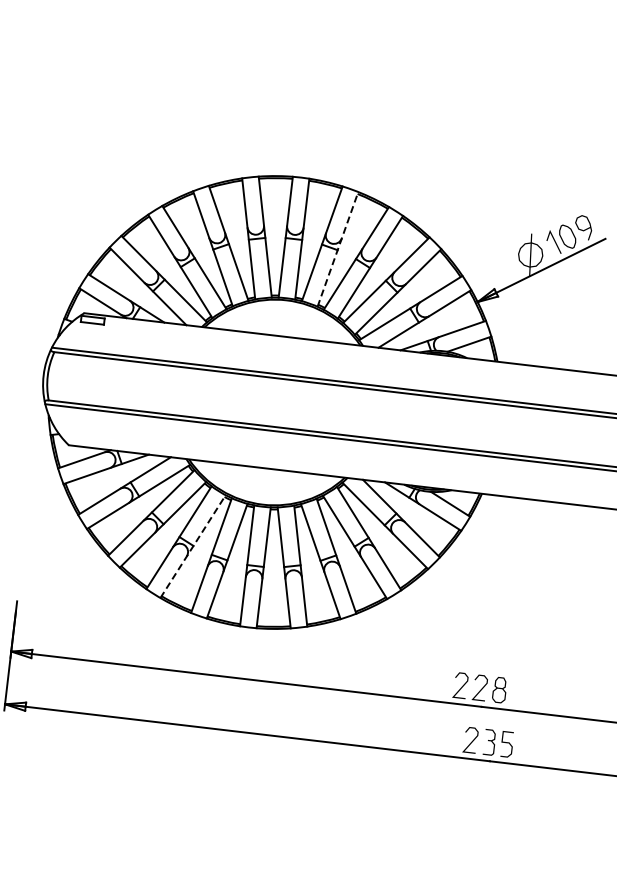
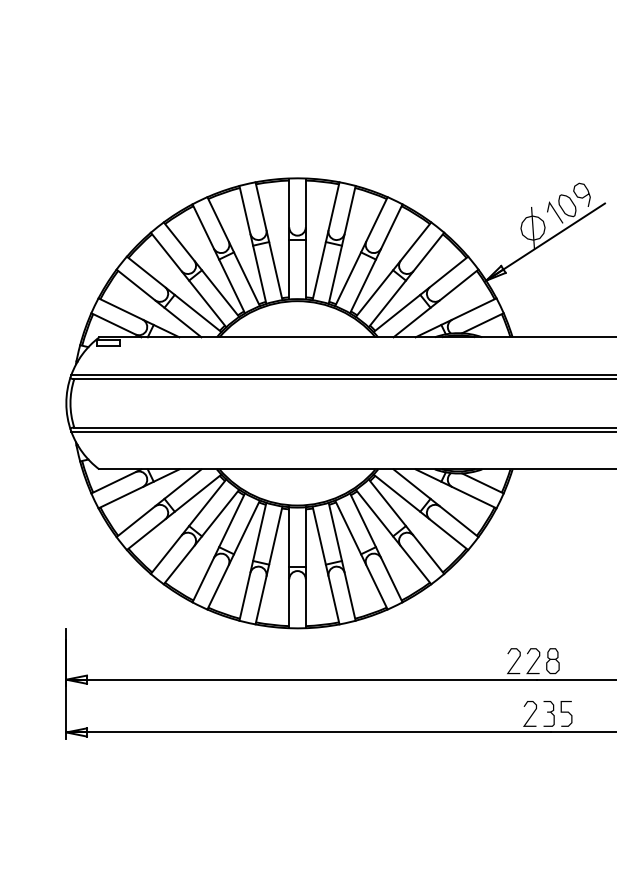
line: (338, 249) -> (342, 244), dashed -> solid
line: (192, 546) -> (233, 554), dashed -> solid

